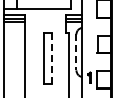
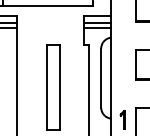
line: (76, 52) -> (101, 78), dashed -> solid
line: (51, 58) -> (60, 88), dashed -> solid

